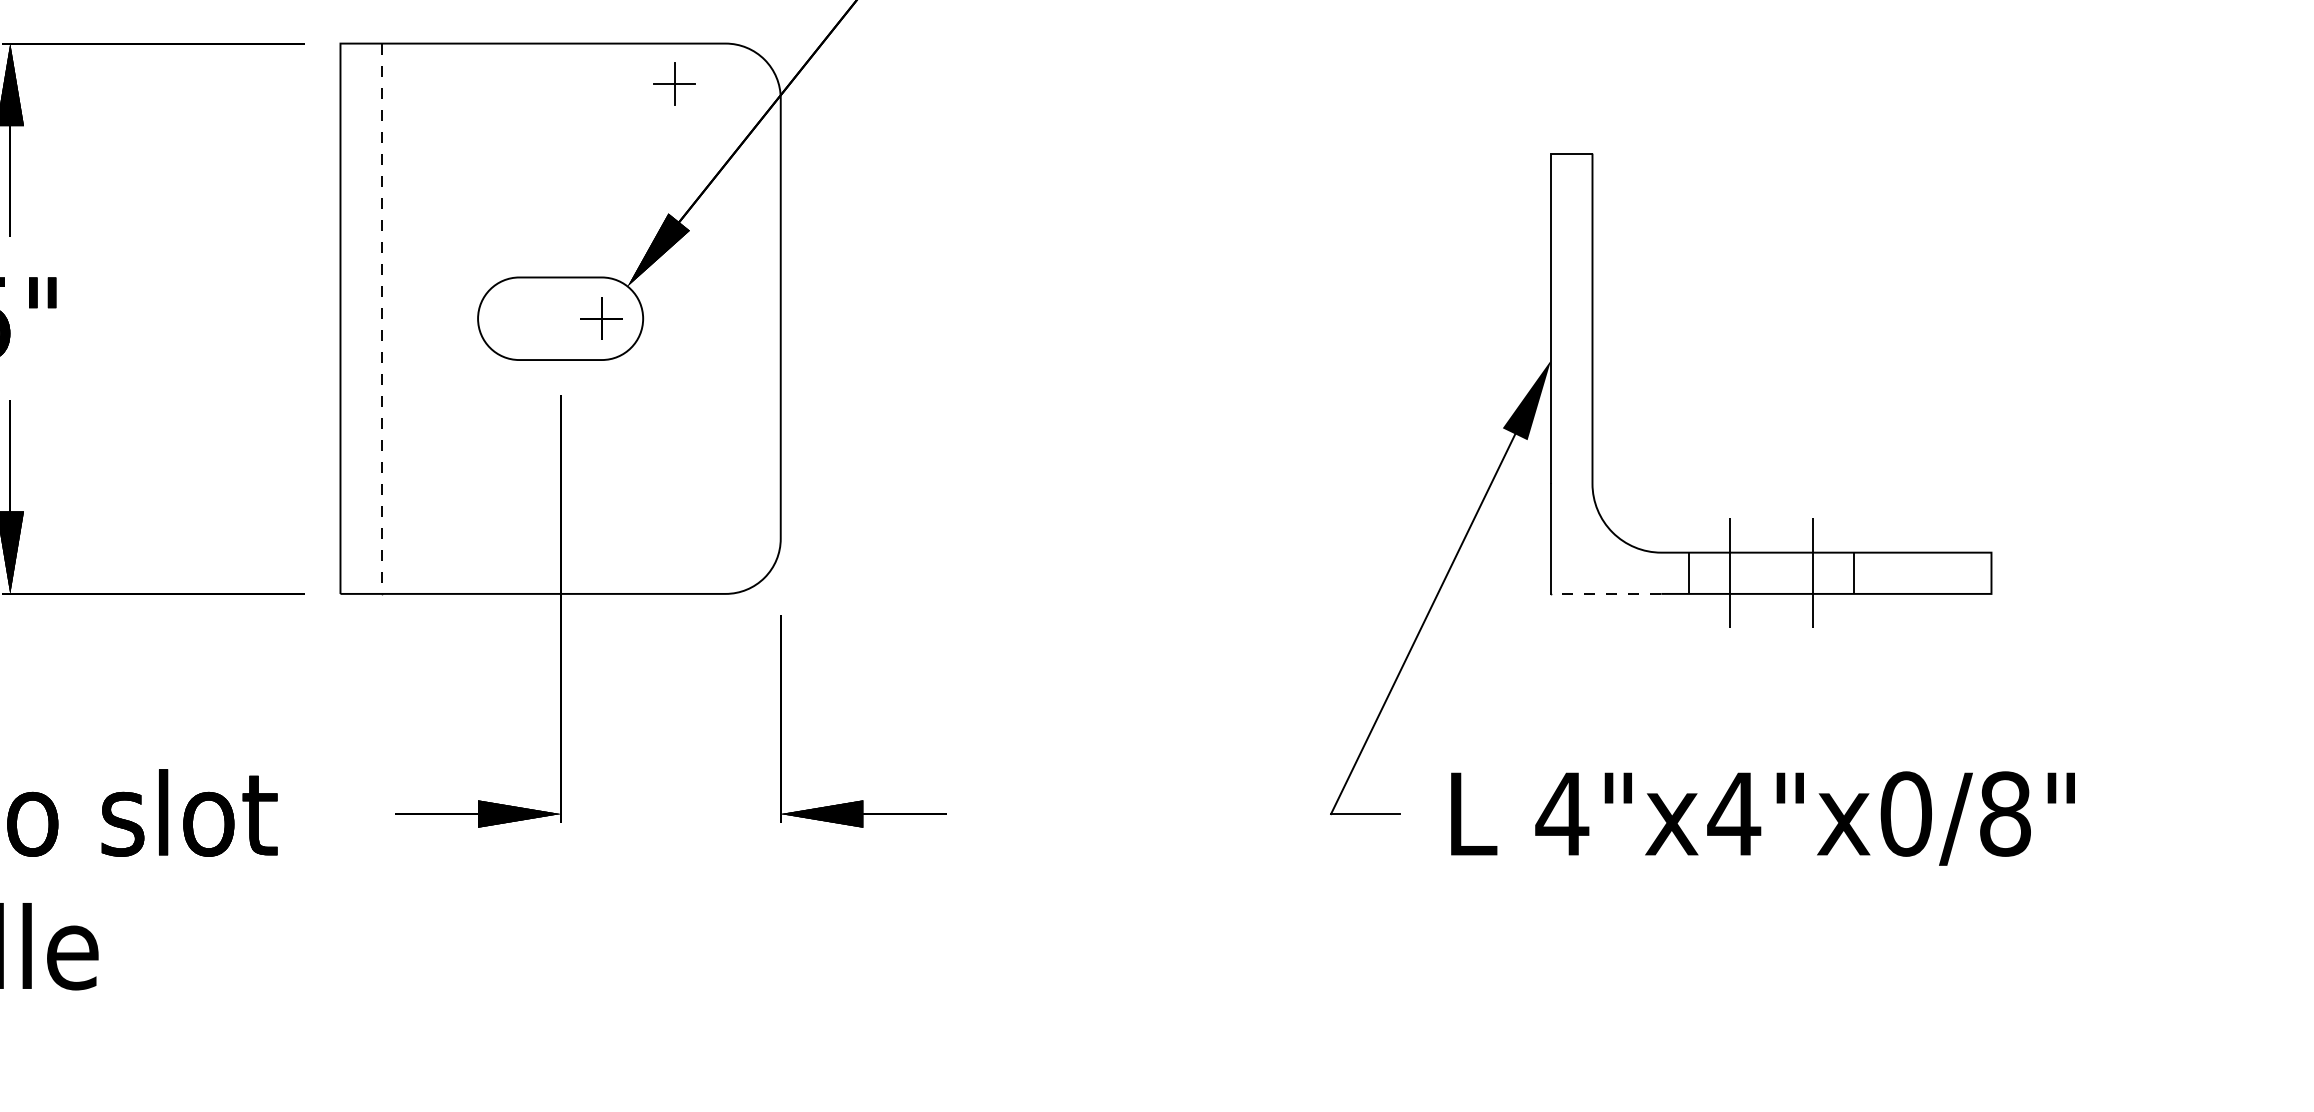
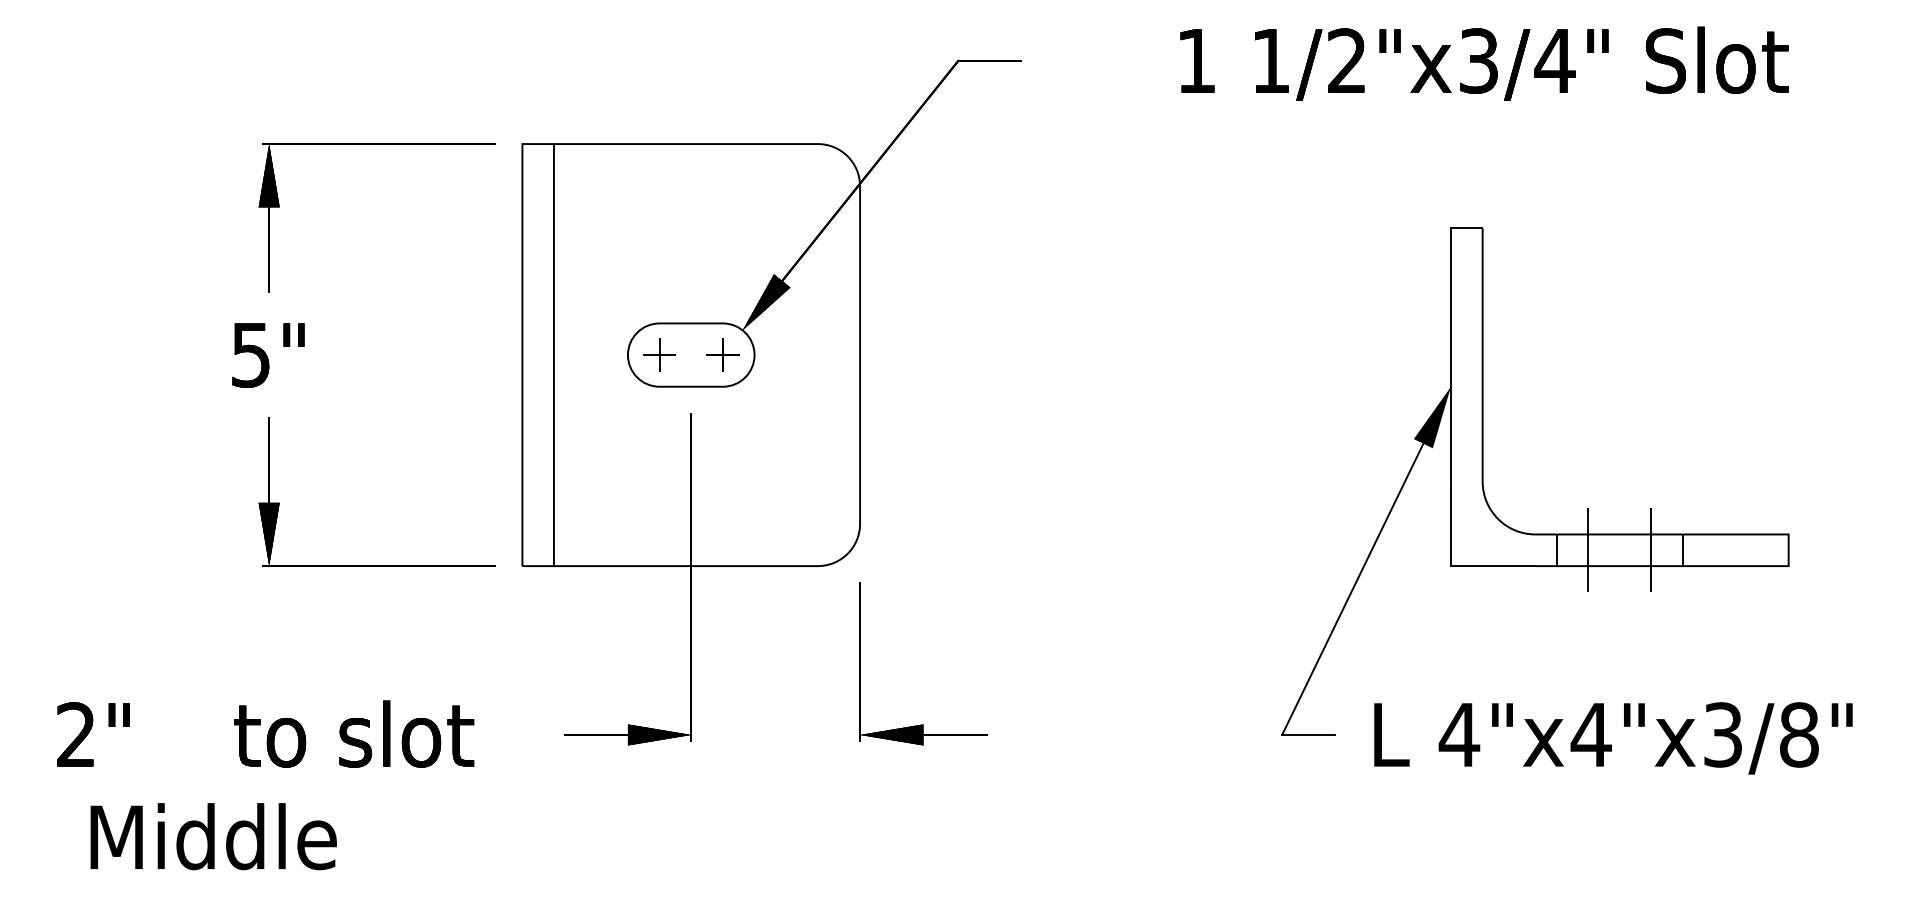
part: (674, 83) -> (659, 354), moved
line: (382, 319) -> (554, 355), dashed -> solid
line: (1605, 594) -> (1492, 566), dashed -> solid
text: (1905, 813) -> (1722, 734), 4"x4"x0/8" -> 4"x4"x3/8"

